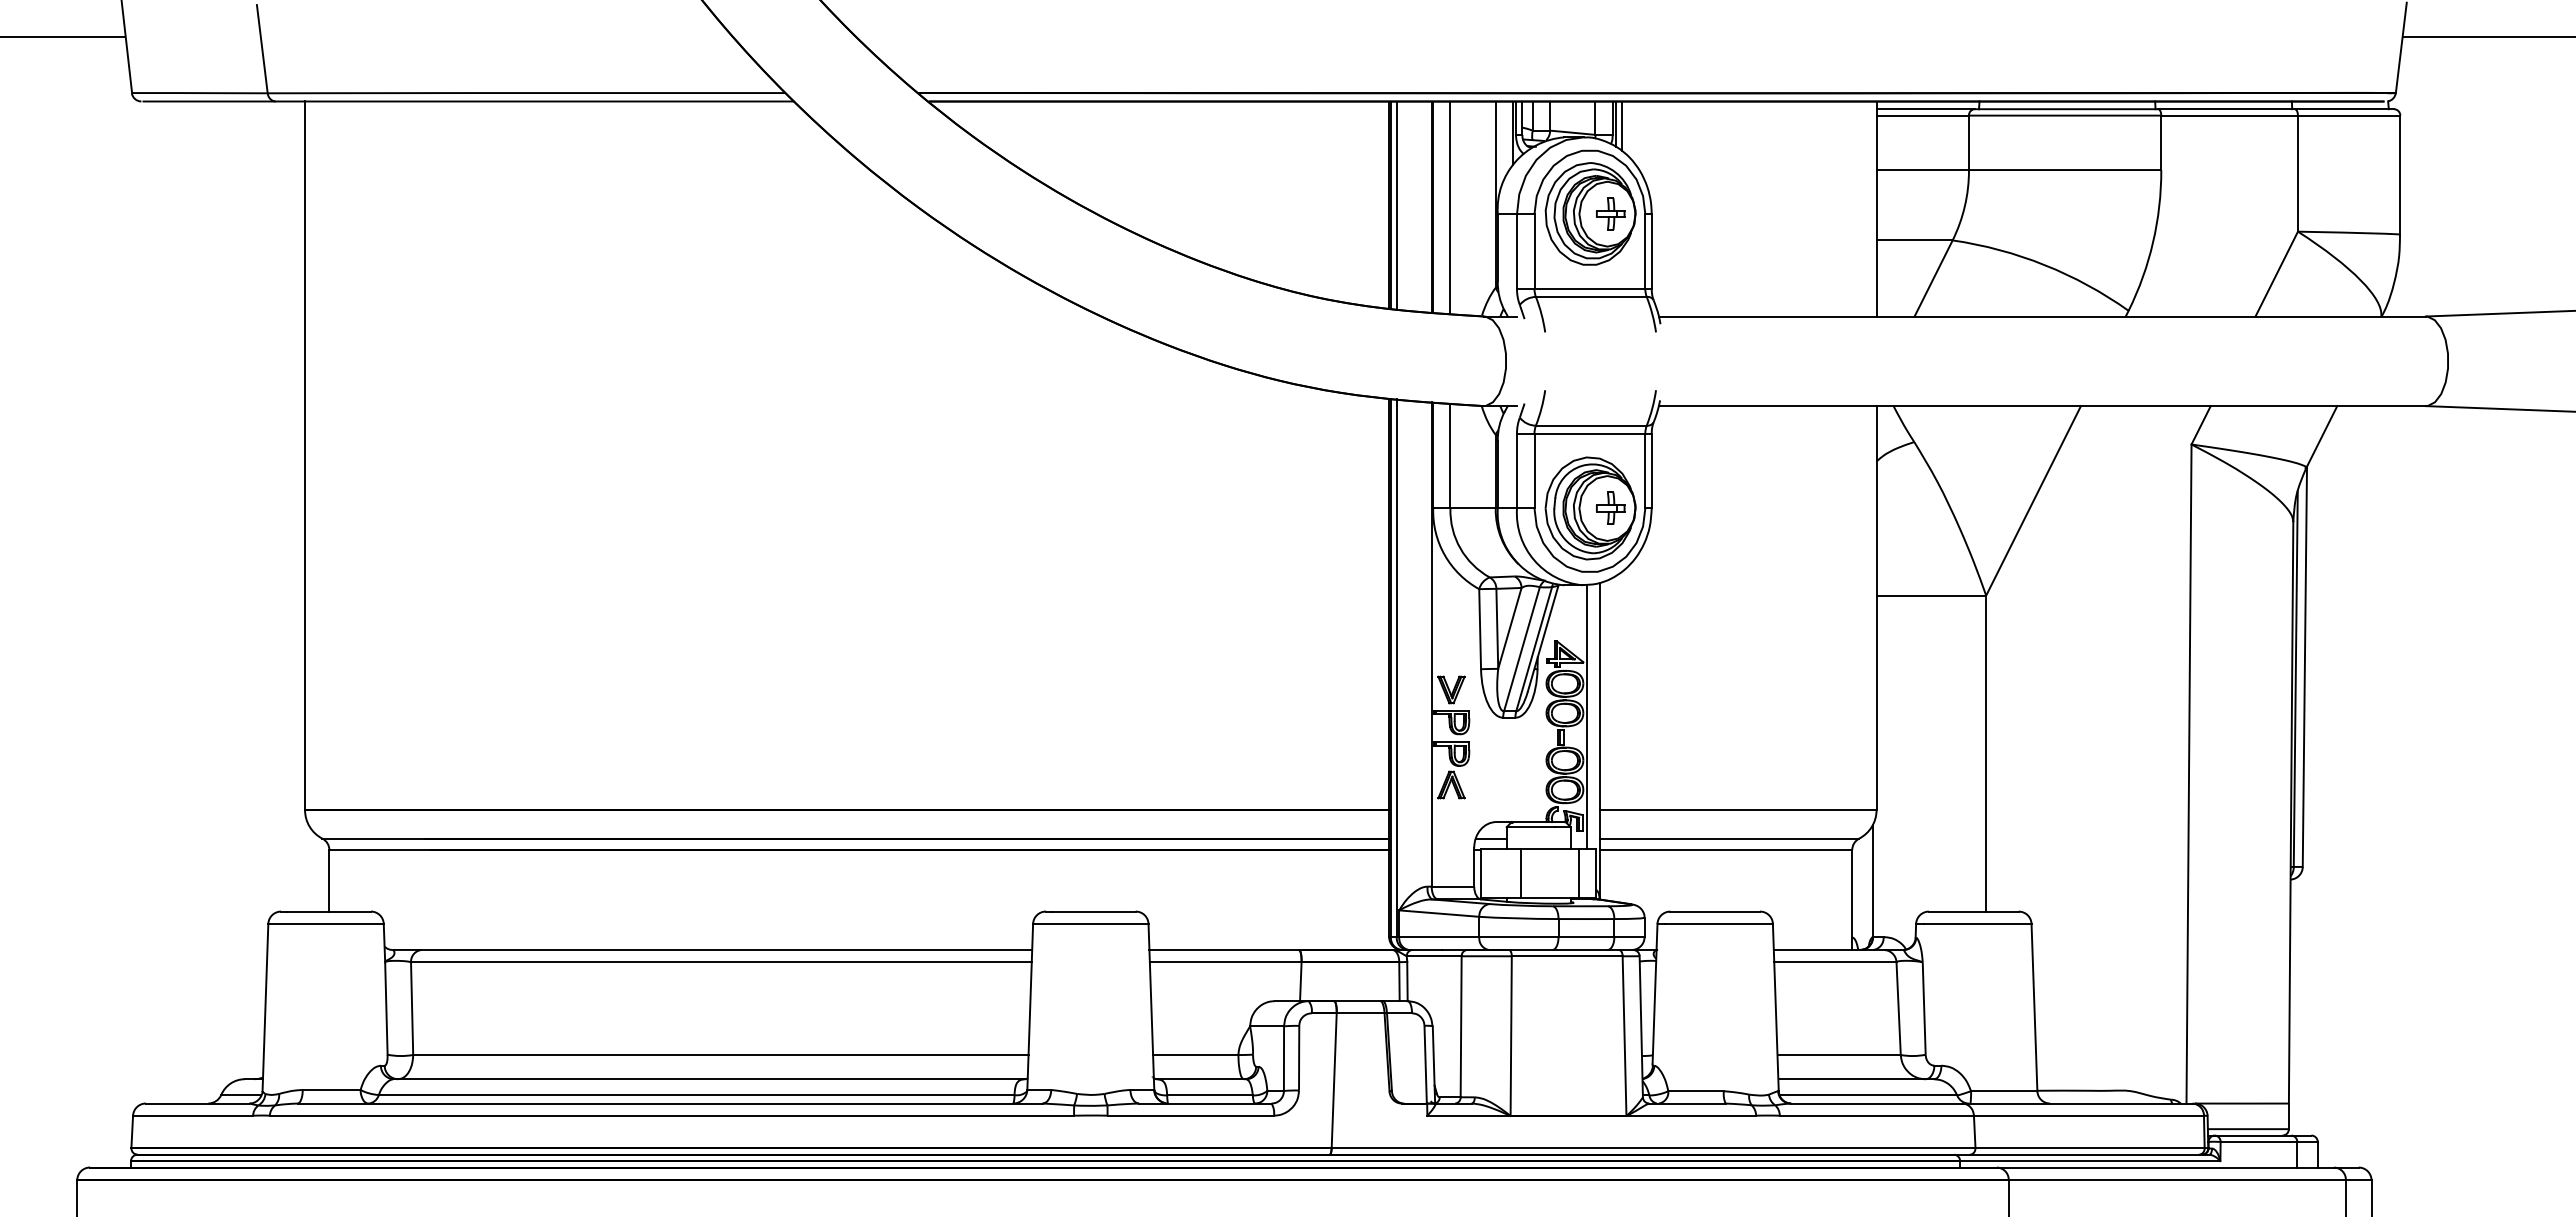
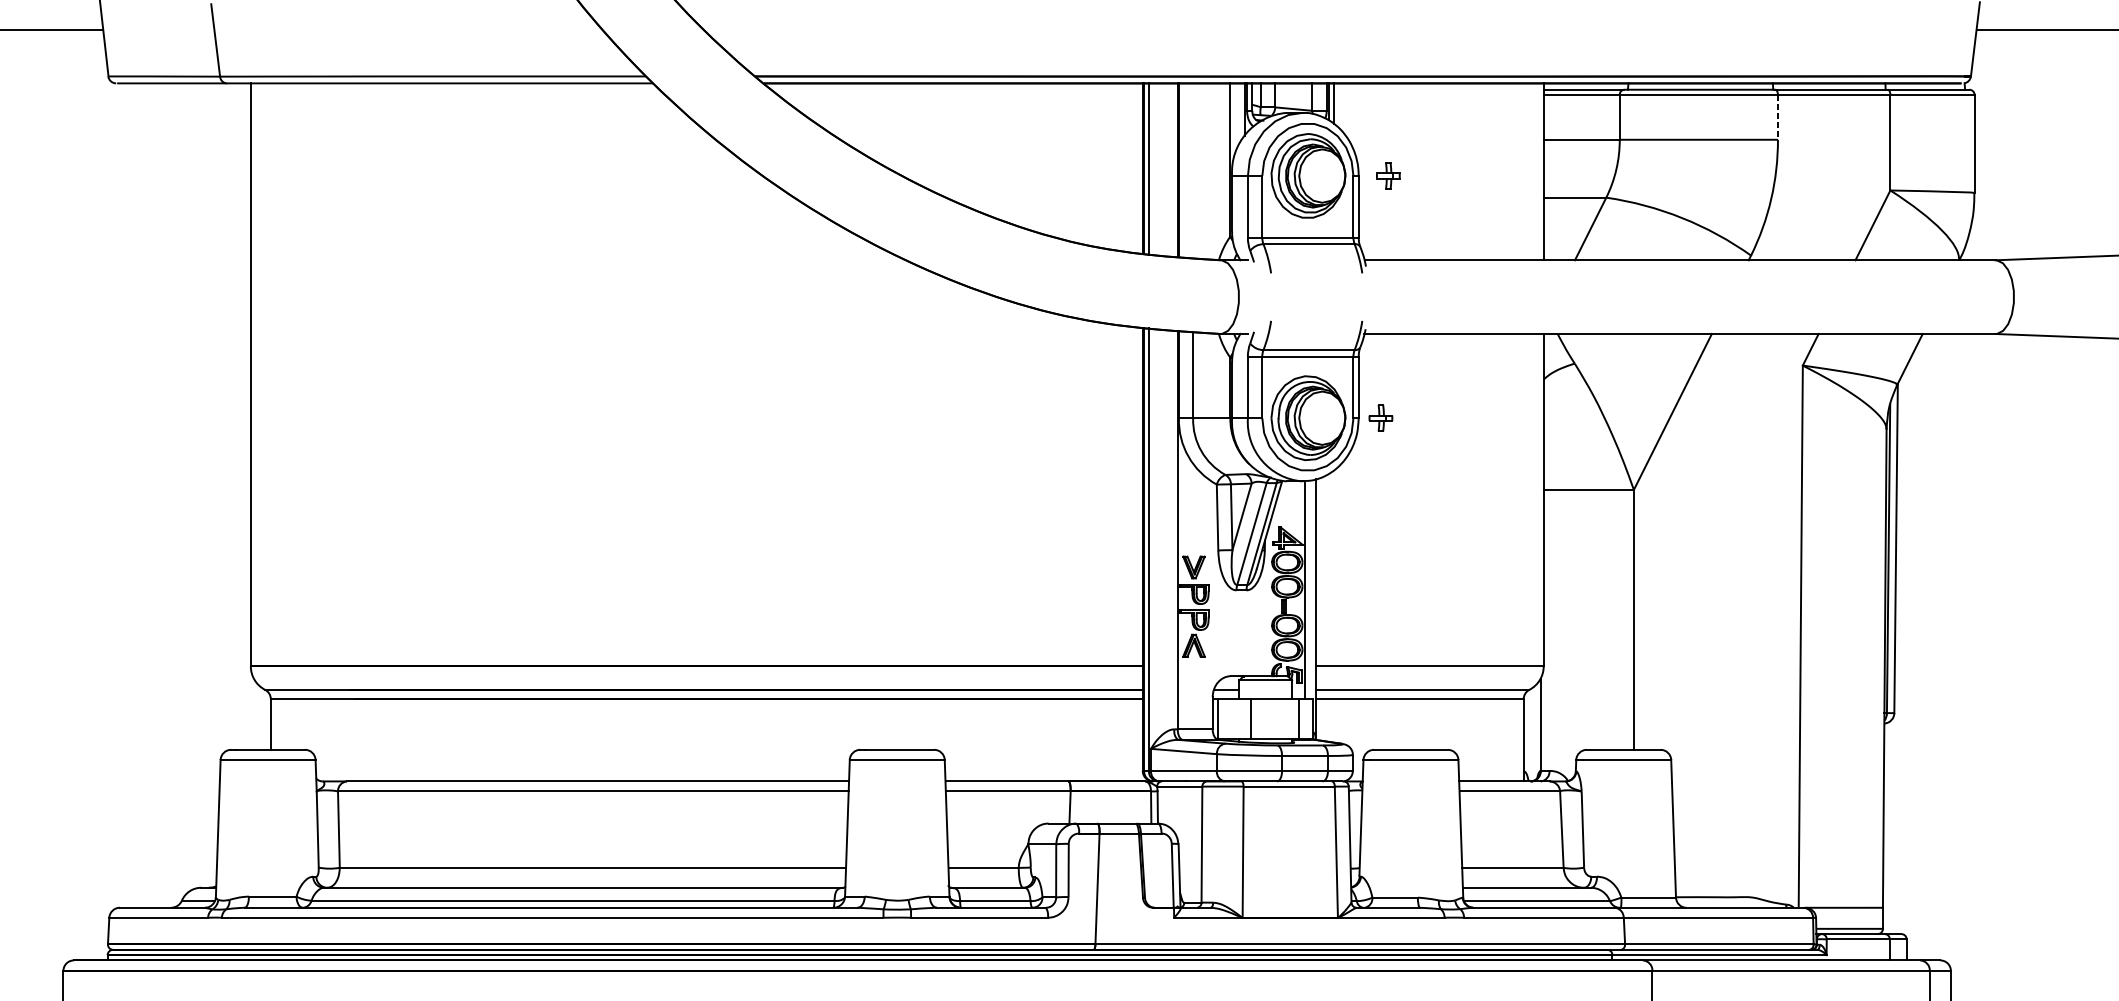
line: (2161, 143) -> (1778, 117), solid -> dashed
line: (1450, 207) -> (1193, 170), removed
part: (1610, 213) -> (1388, 175), moved
part: (1610, 507) -> (1380, 417), moved

